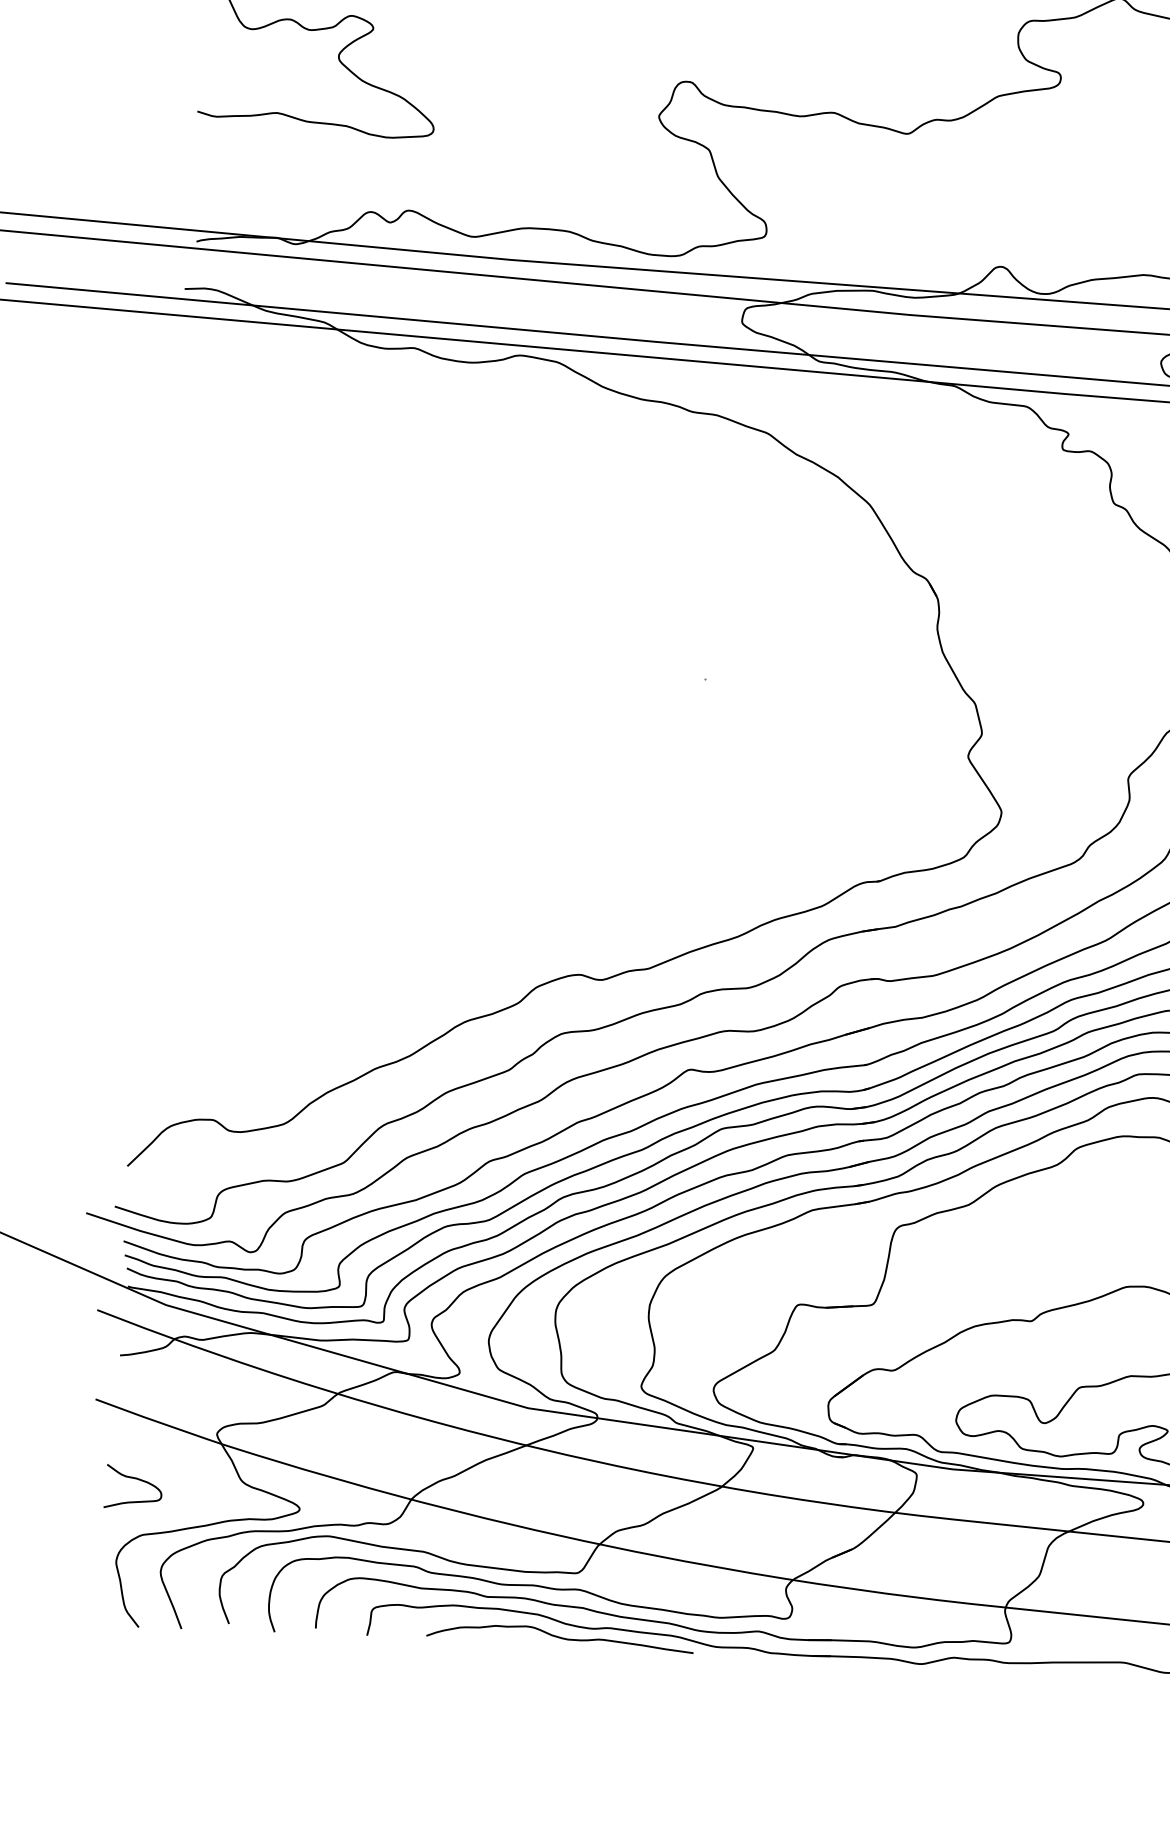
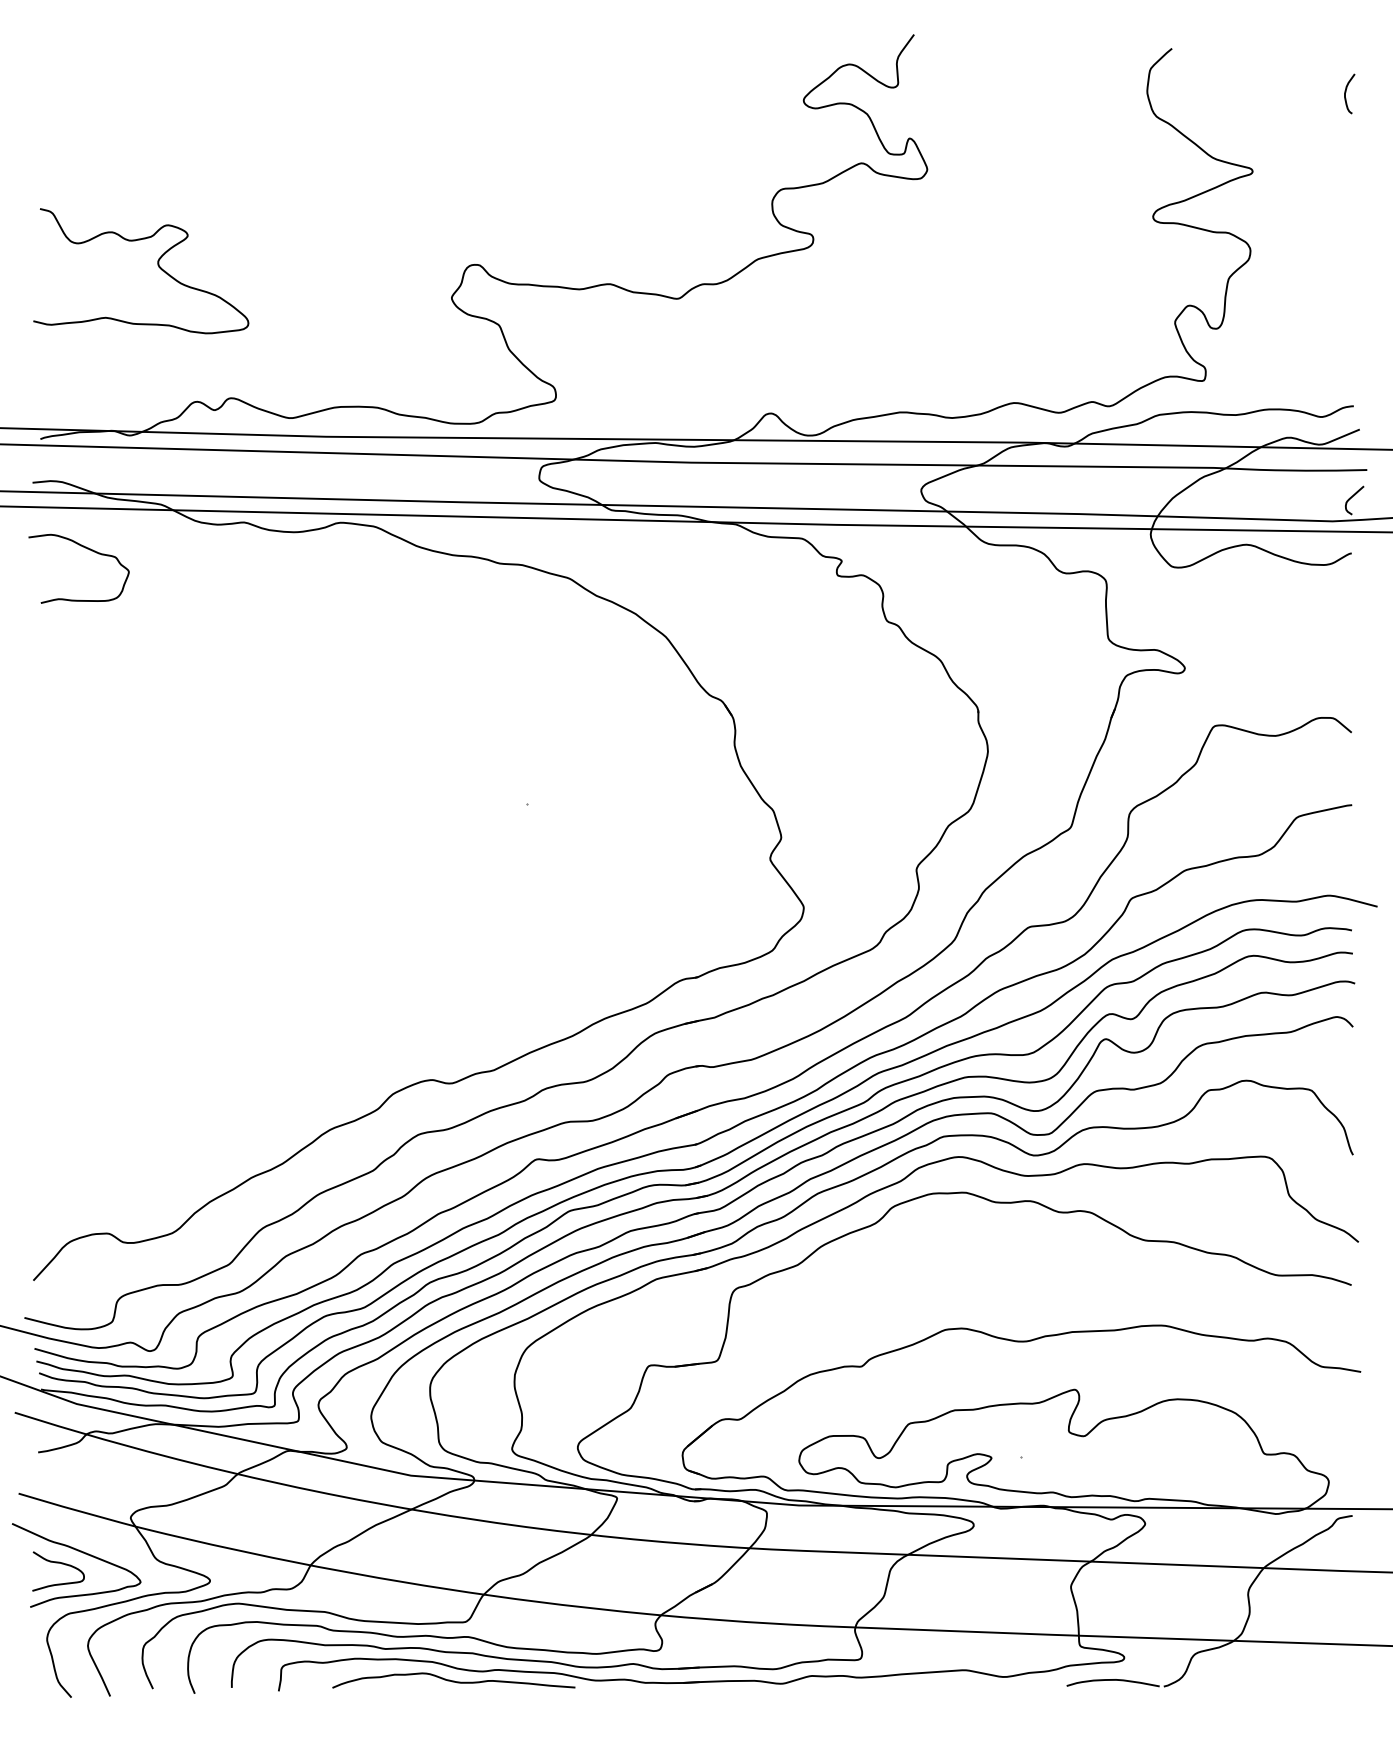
curve: (240, 366) -> (87, 549), added
curve: (161, 1469) -> (82, 1553), added

